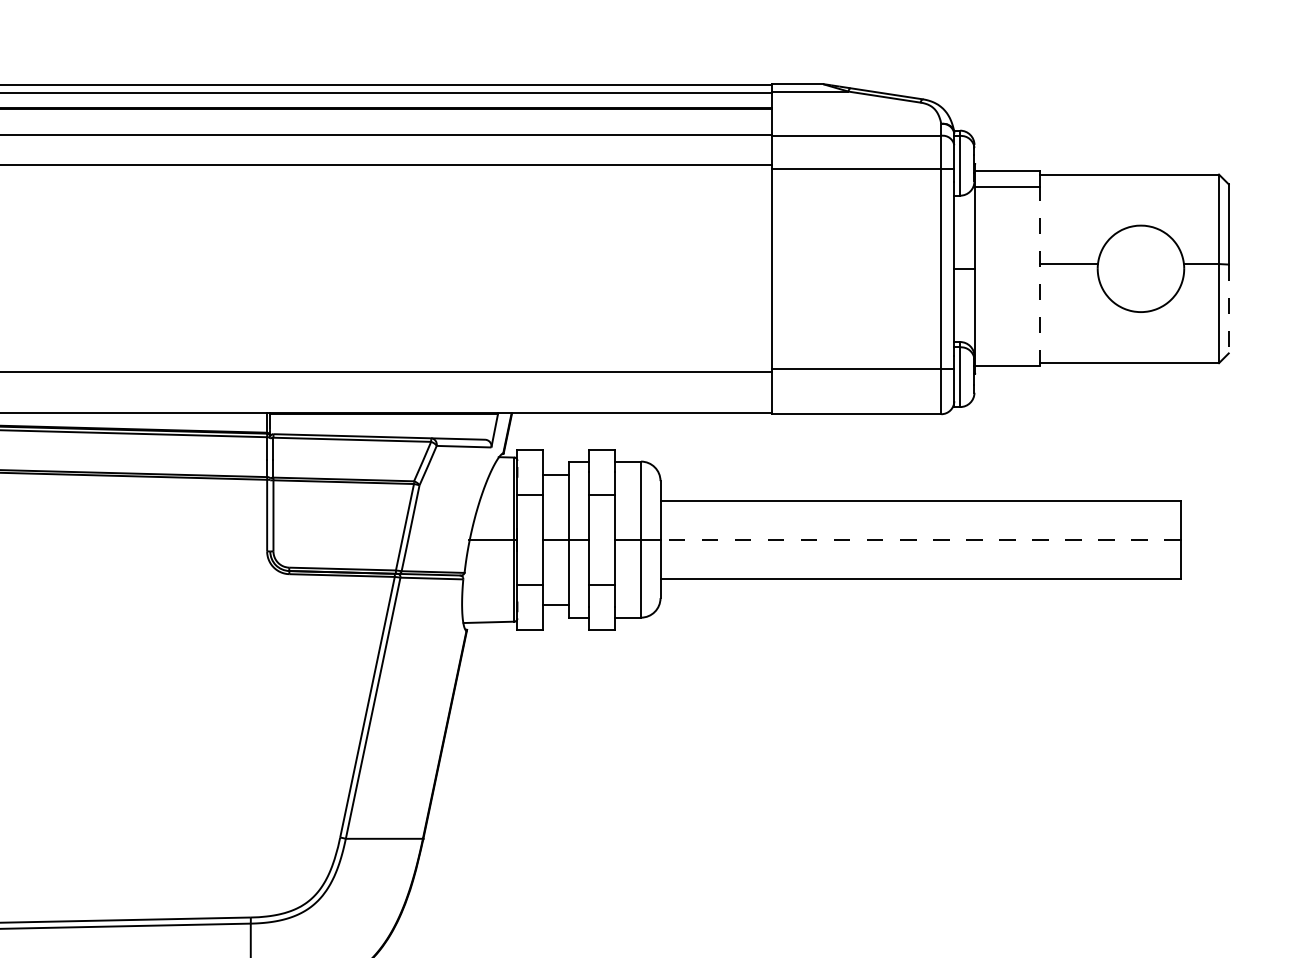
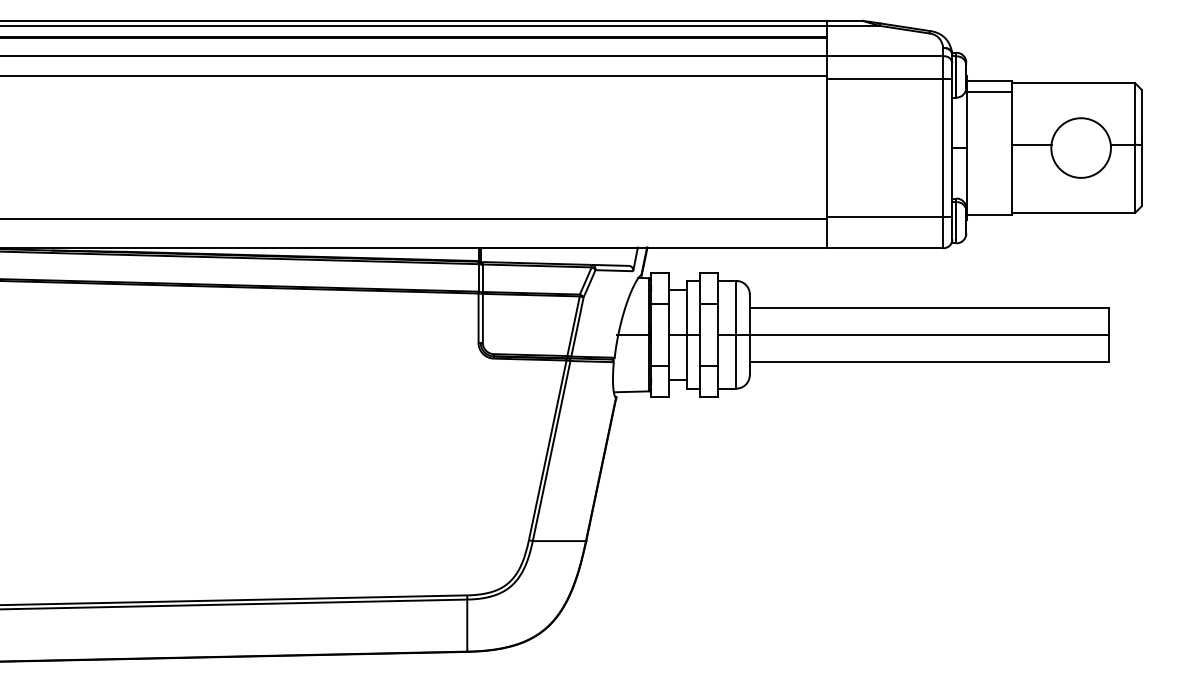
line: (1039, 276) -> (1011, 153), dashed -> solid
line: (1228, 308) -> (1141, 175), dashed -> solid
line: (919, 539) -> (928, 334), dashed -> solid

